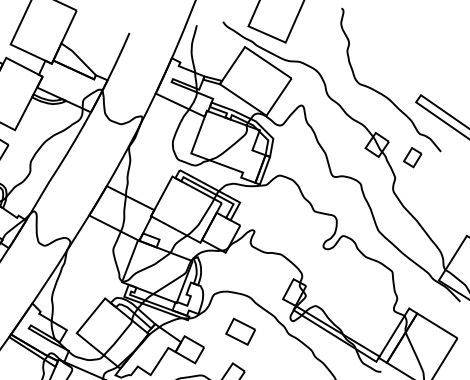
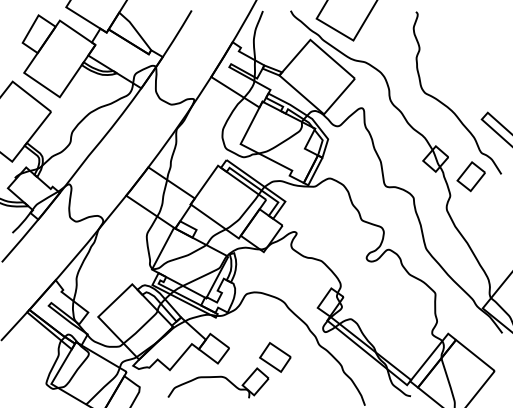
part: (412, 157) -> (470, 176), size x1.43
part: (240, 331) -> (275, 357), moved

